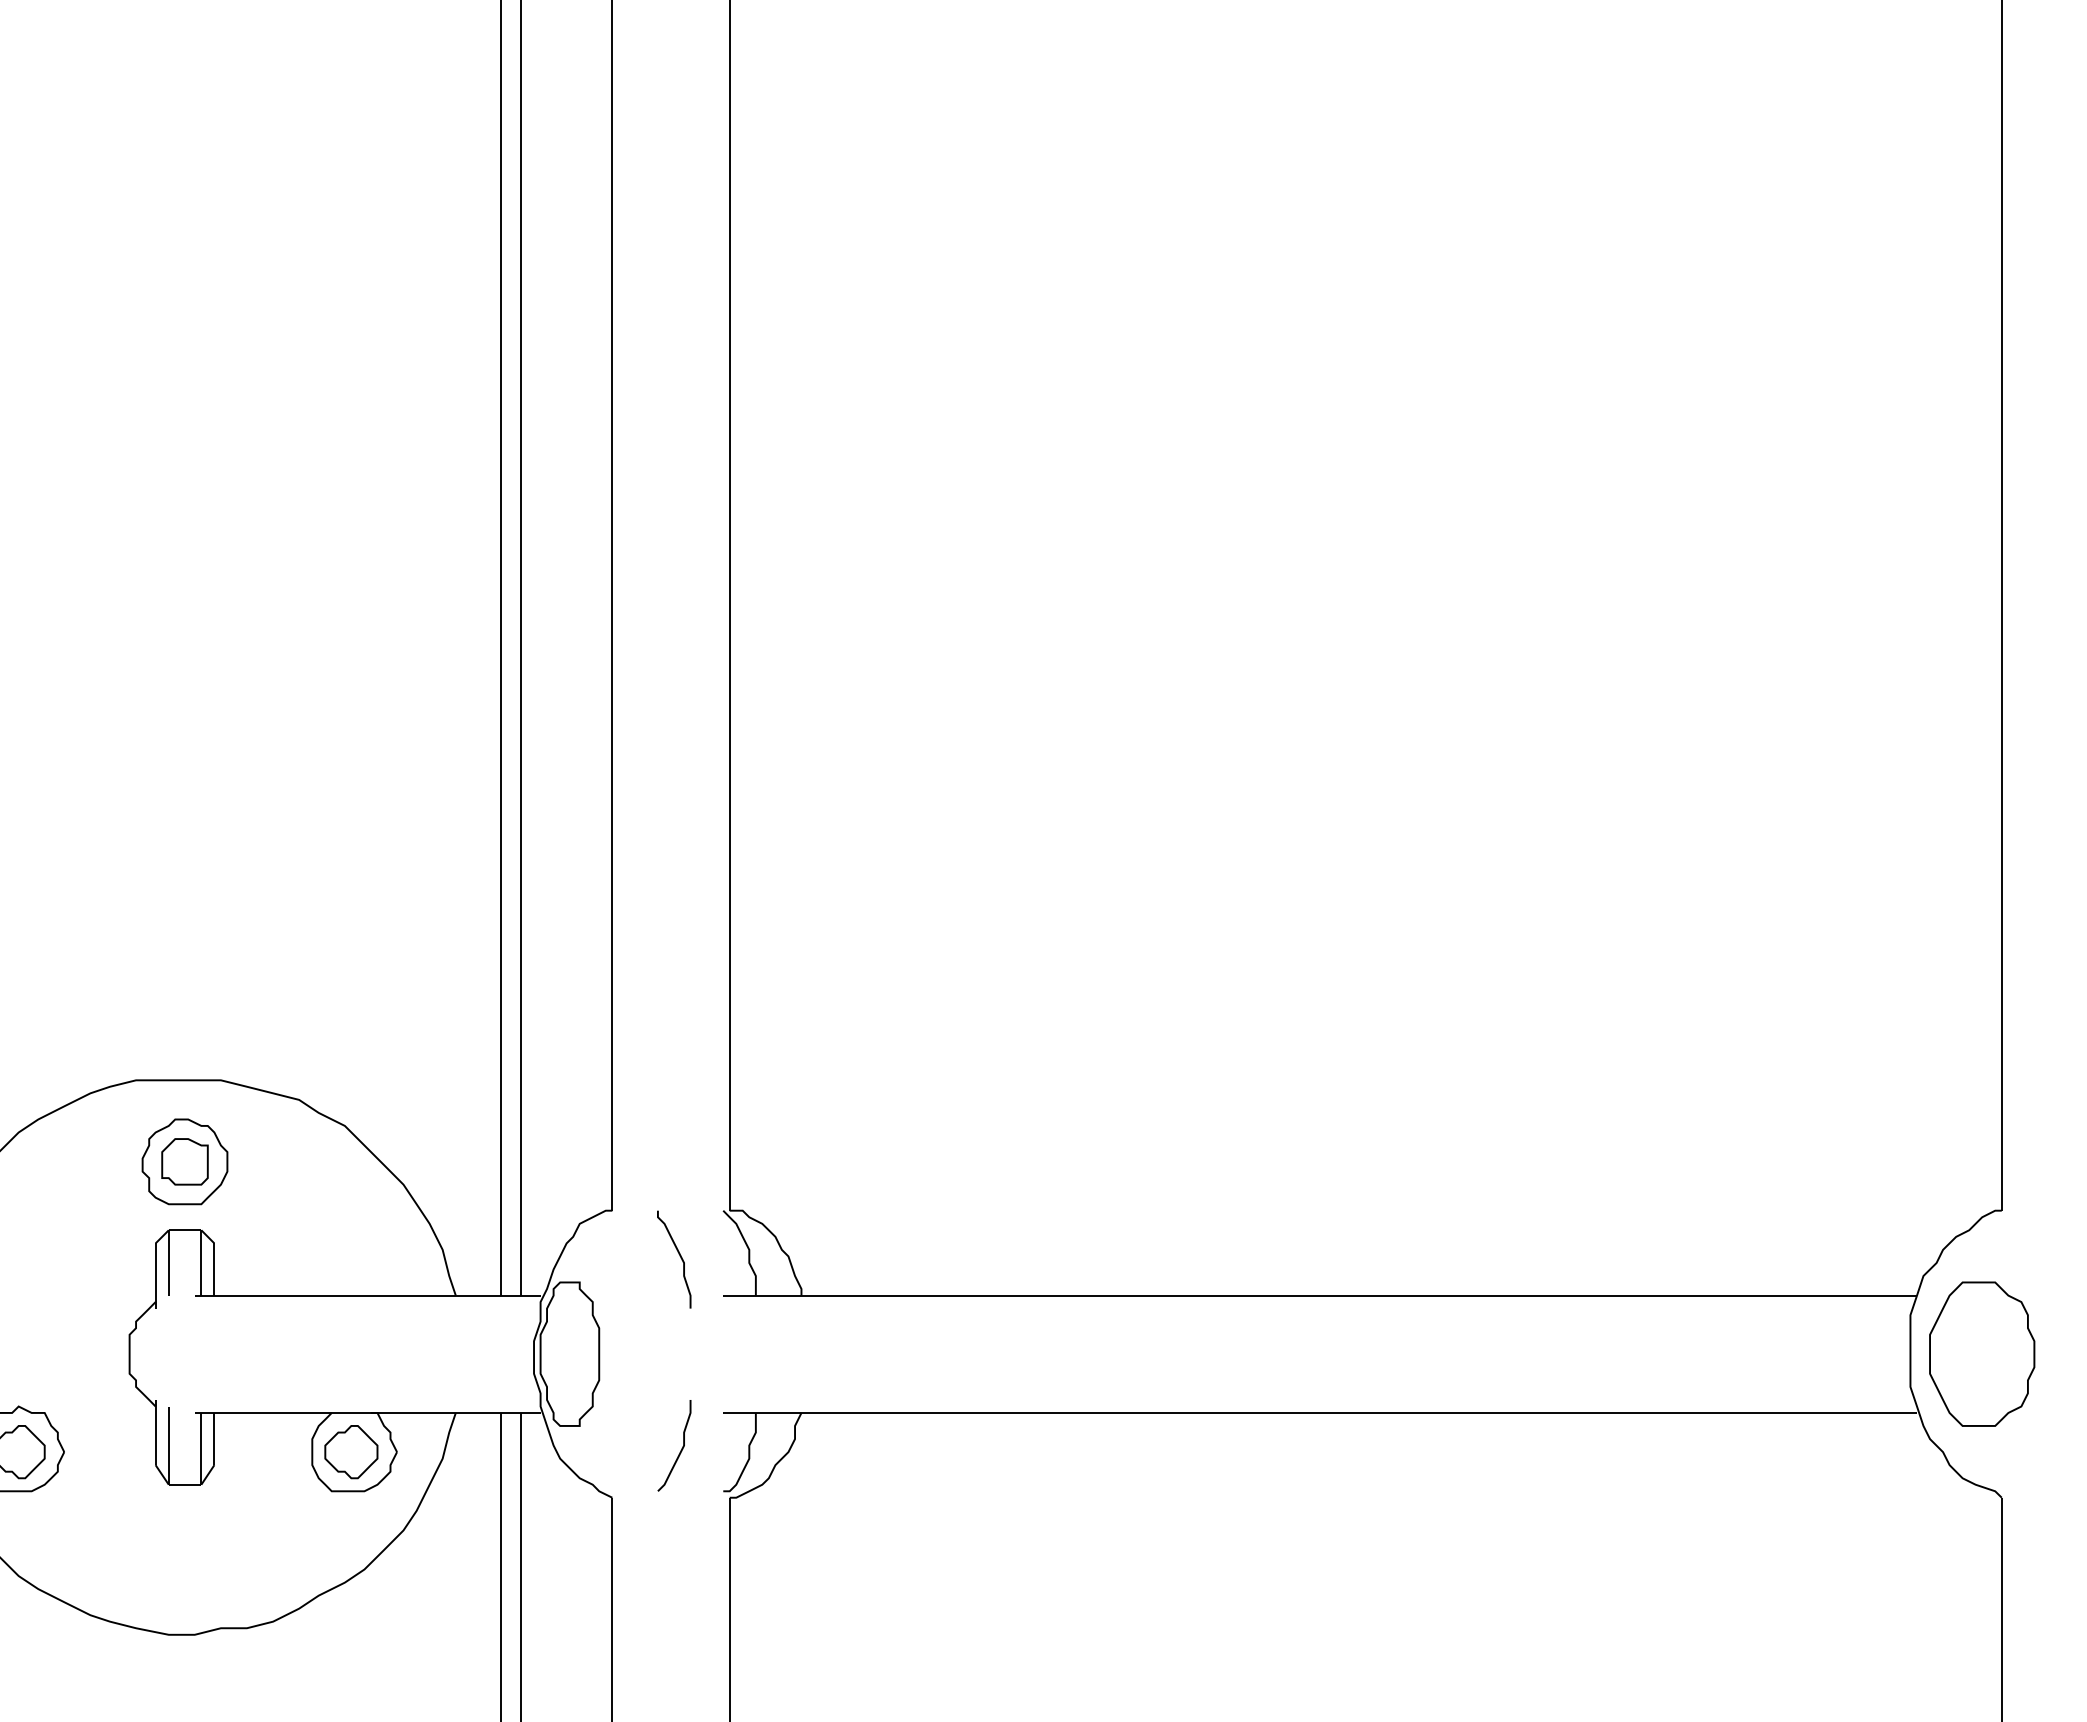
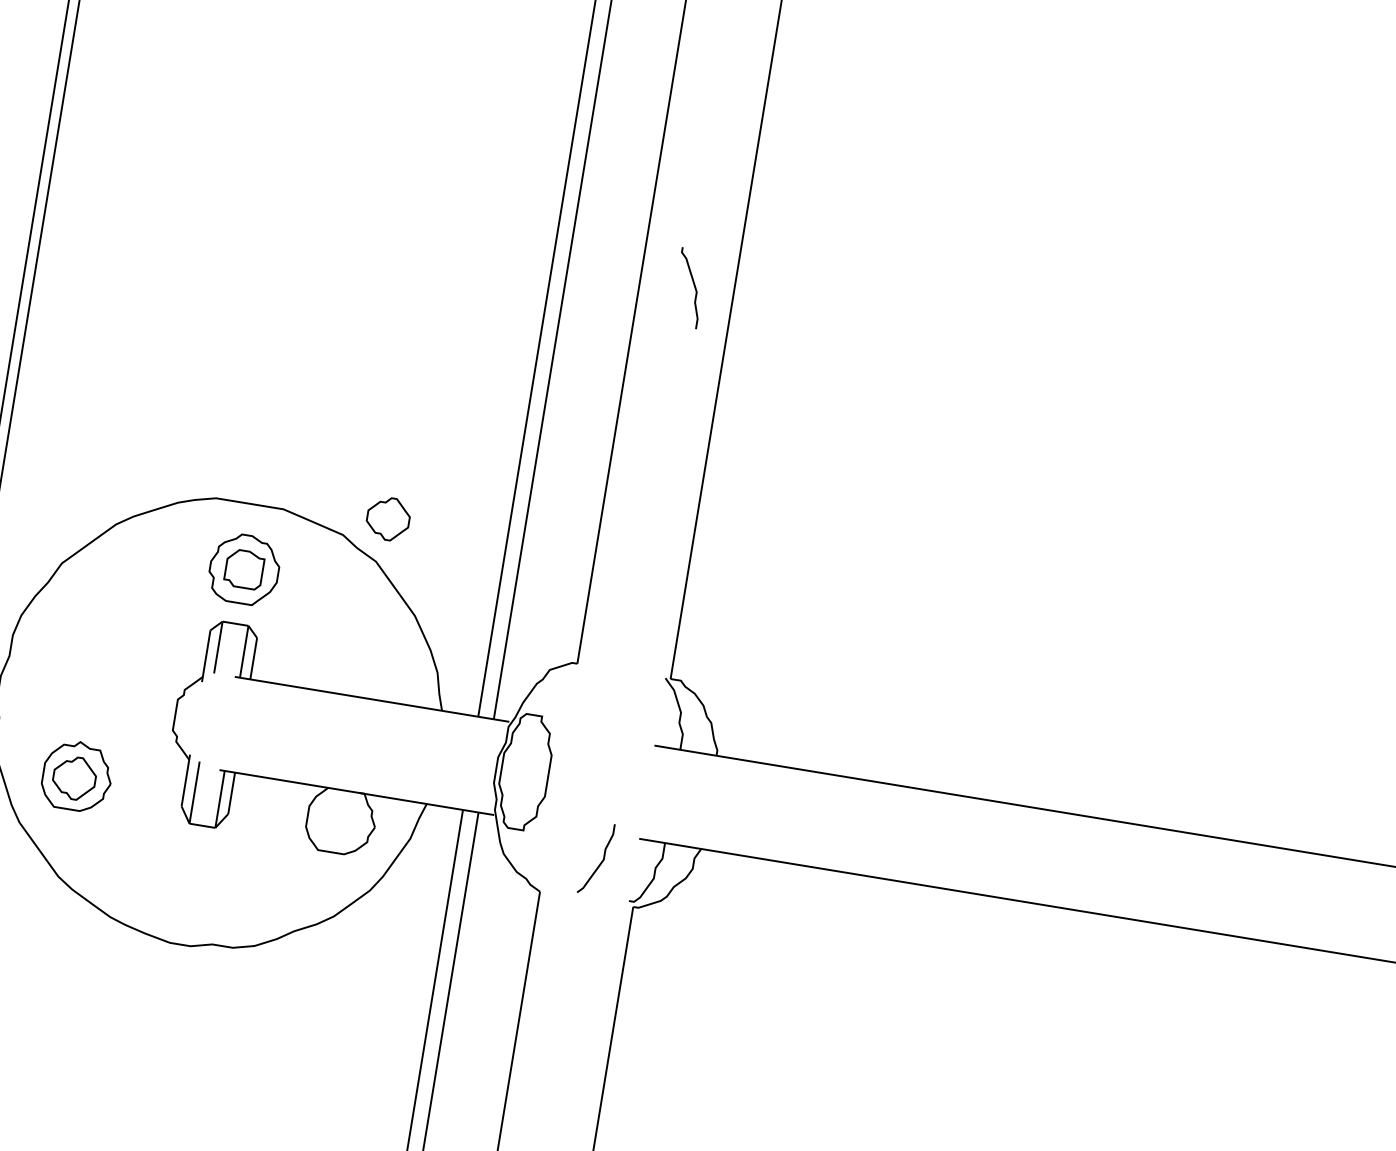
curve: (679, 1256) -> (693, 286), moved
part: (351, 1452) -> (388, 519), moved

